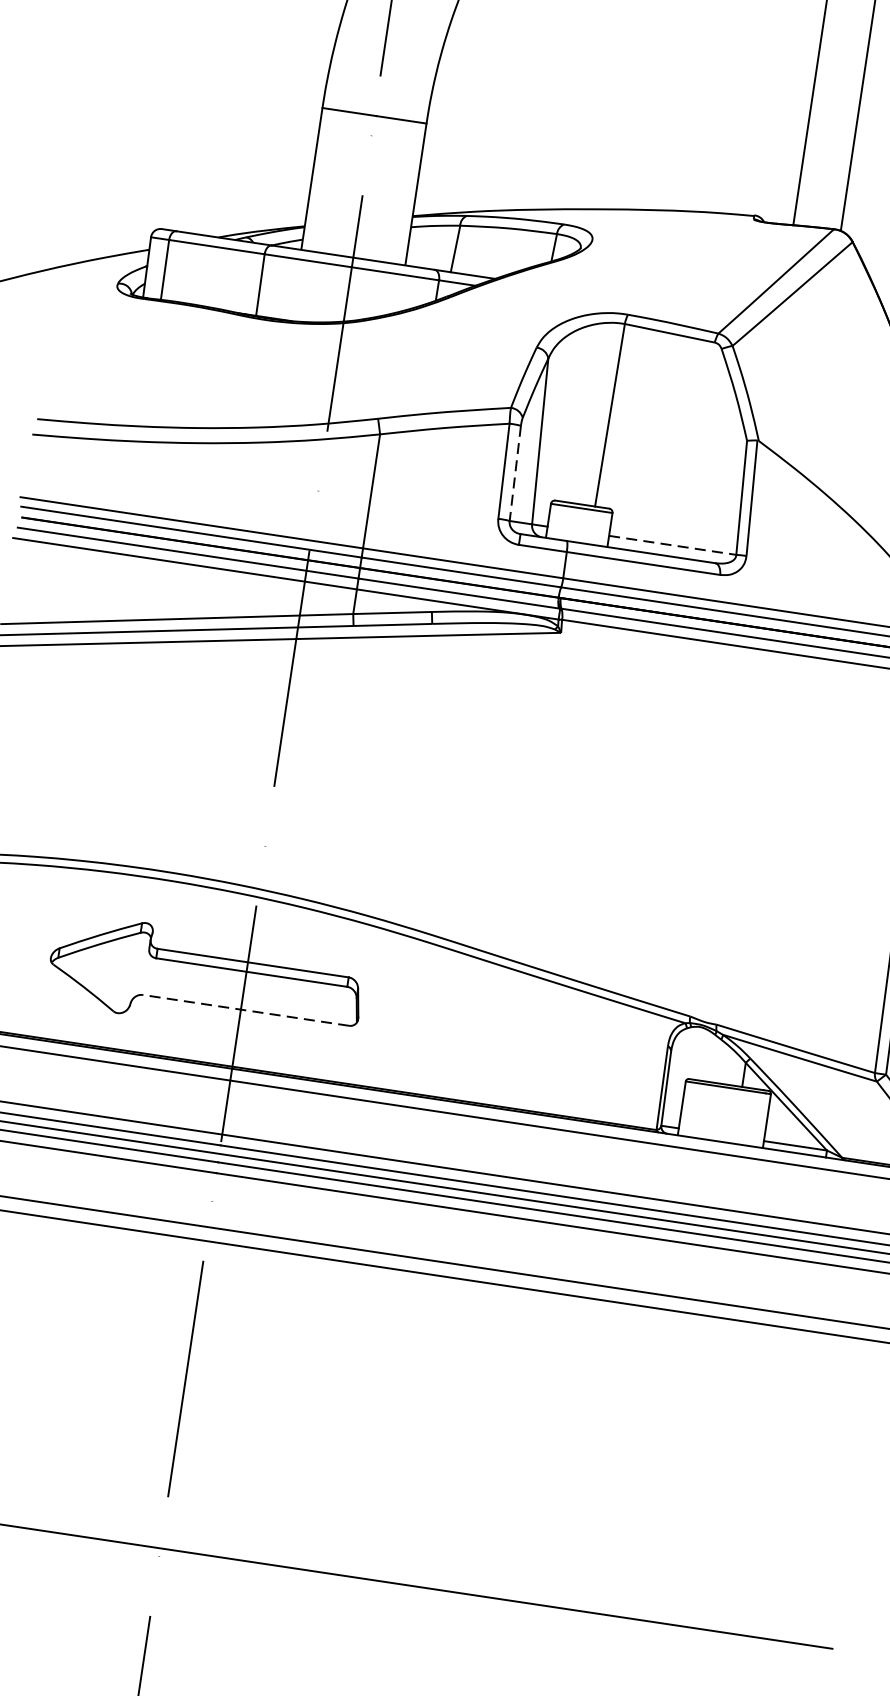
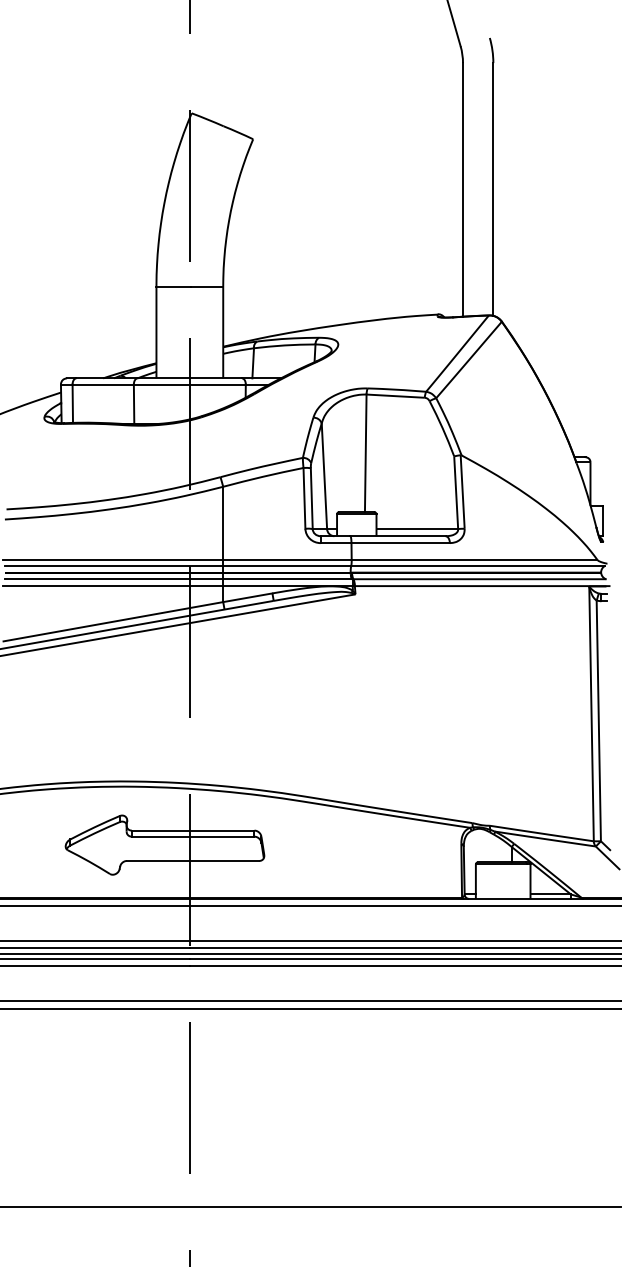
line: (514, 474) -> (311, 499), dashed -> solid
line: (672, 546) -> (417, 529), dashed -> solid
line: (245, 1009) -> (192, 860), dashed -> solid

